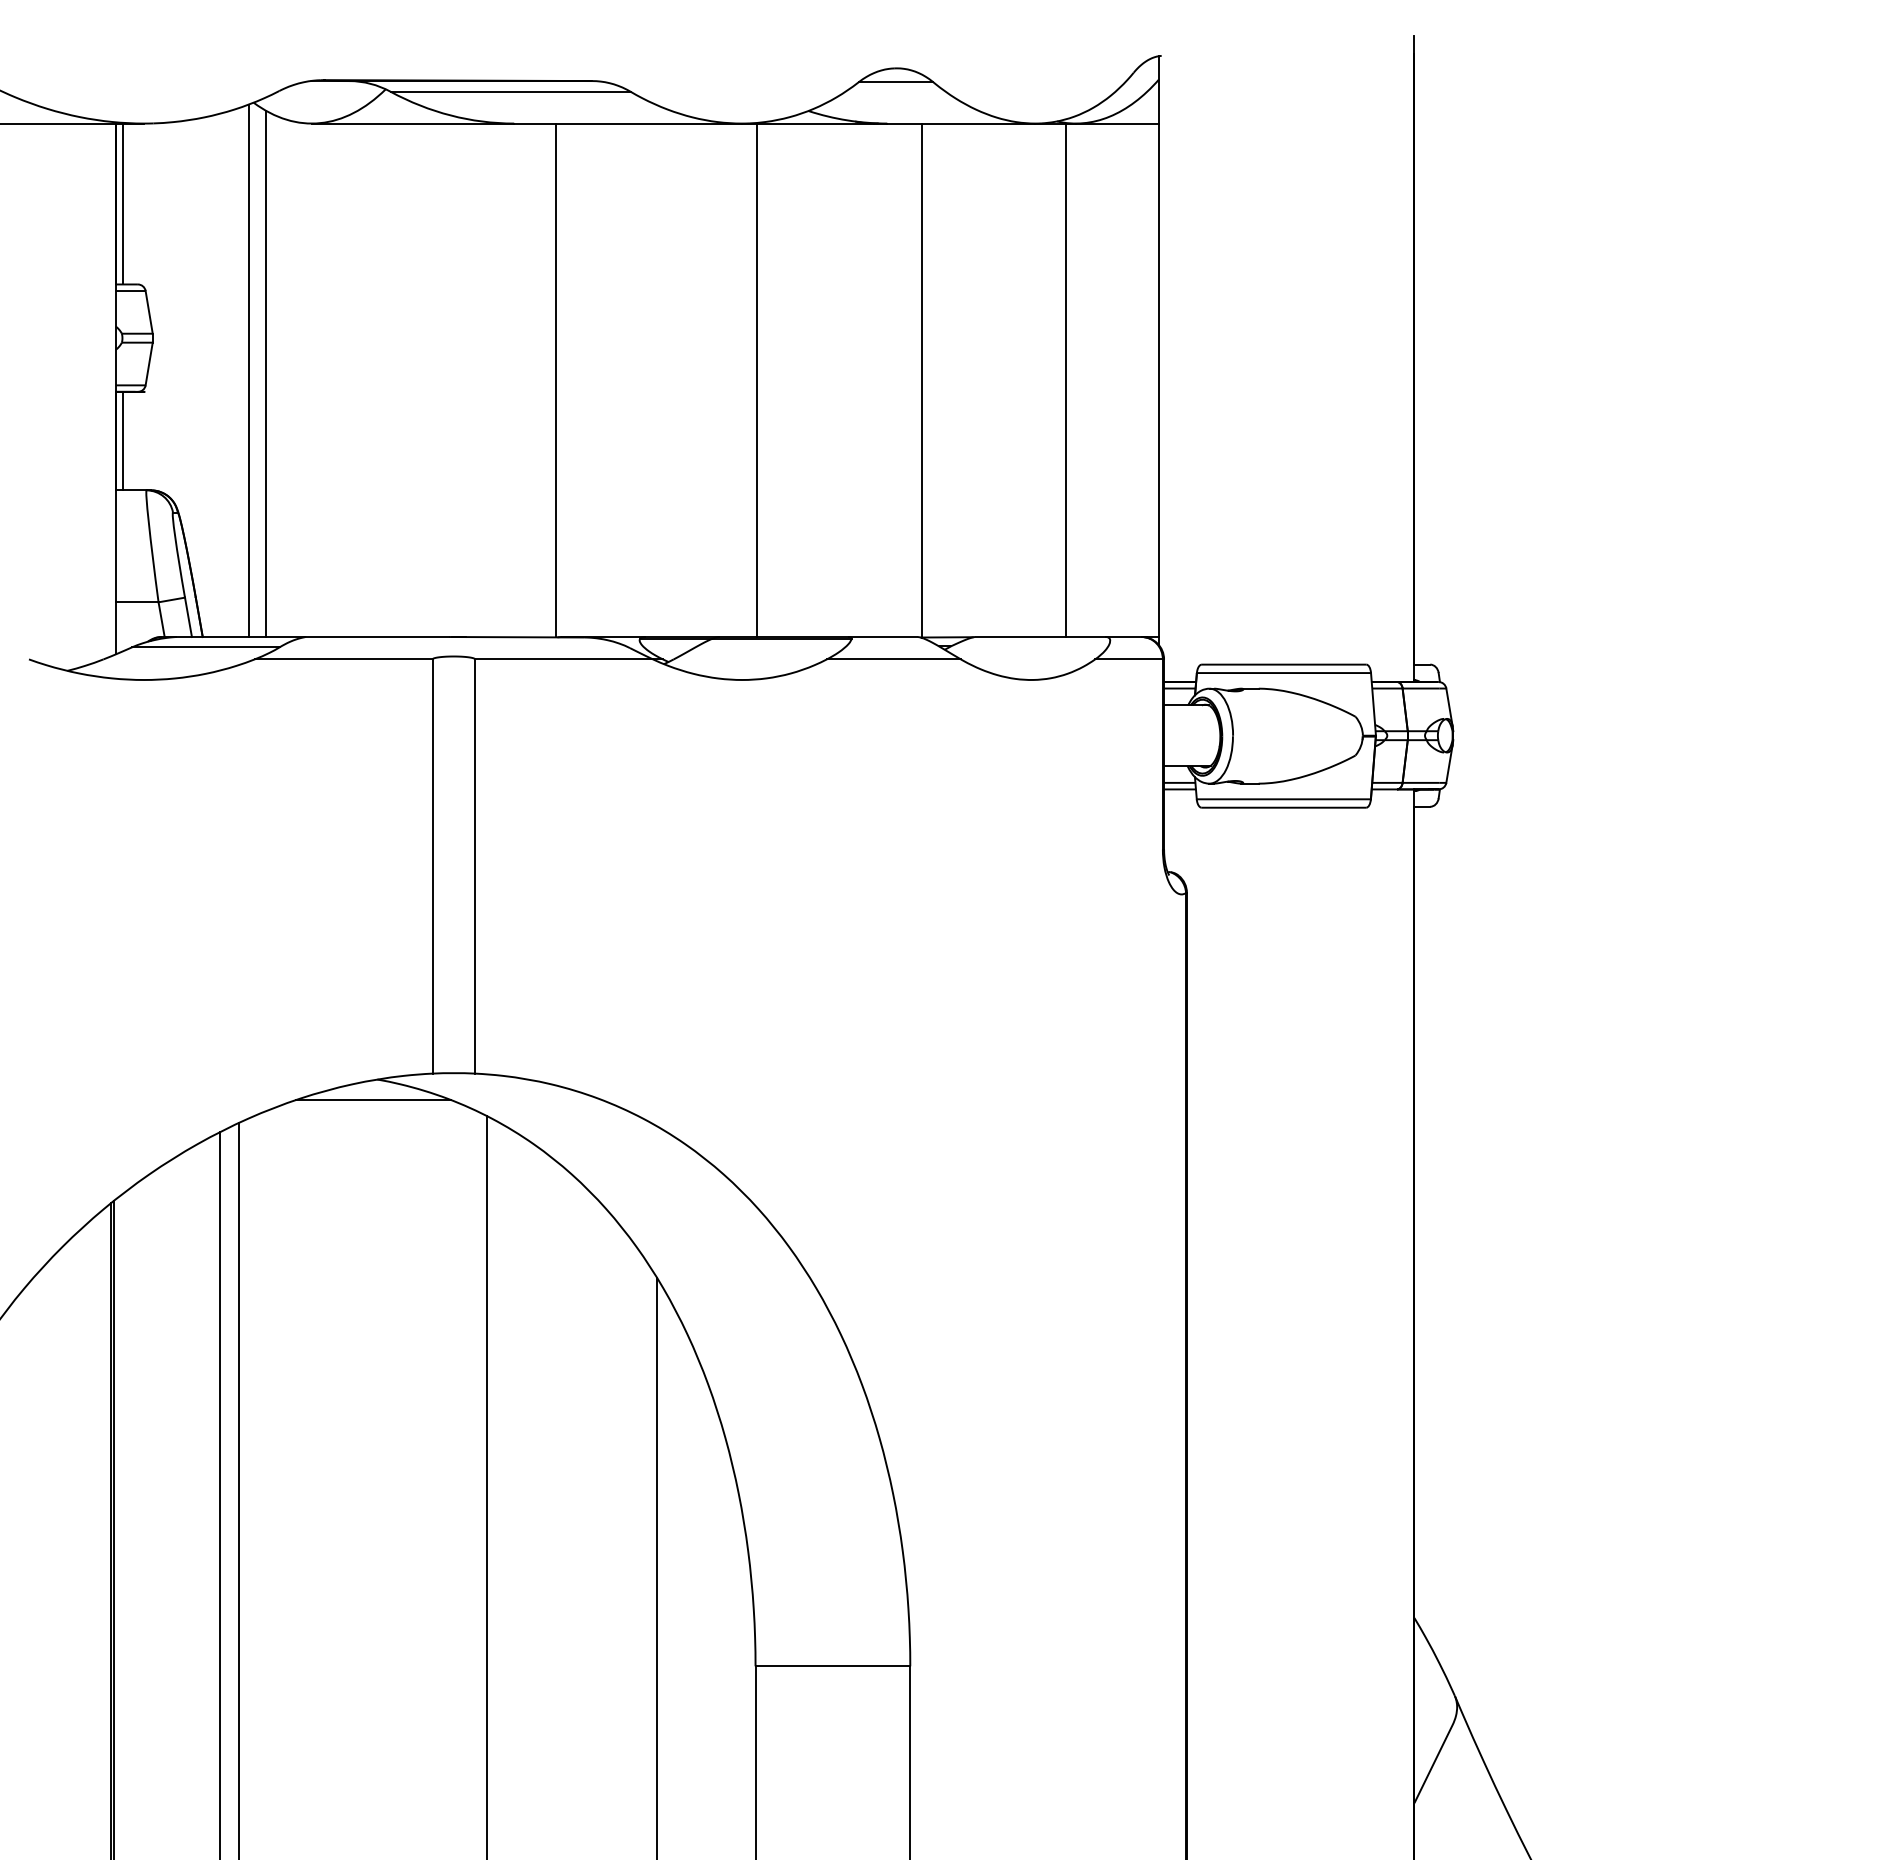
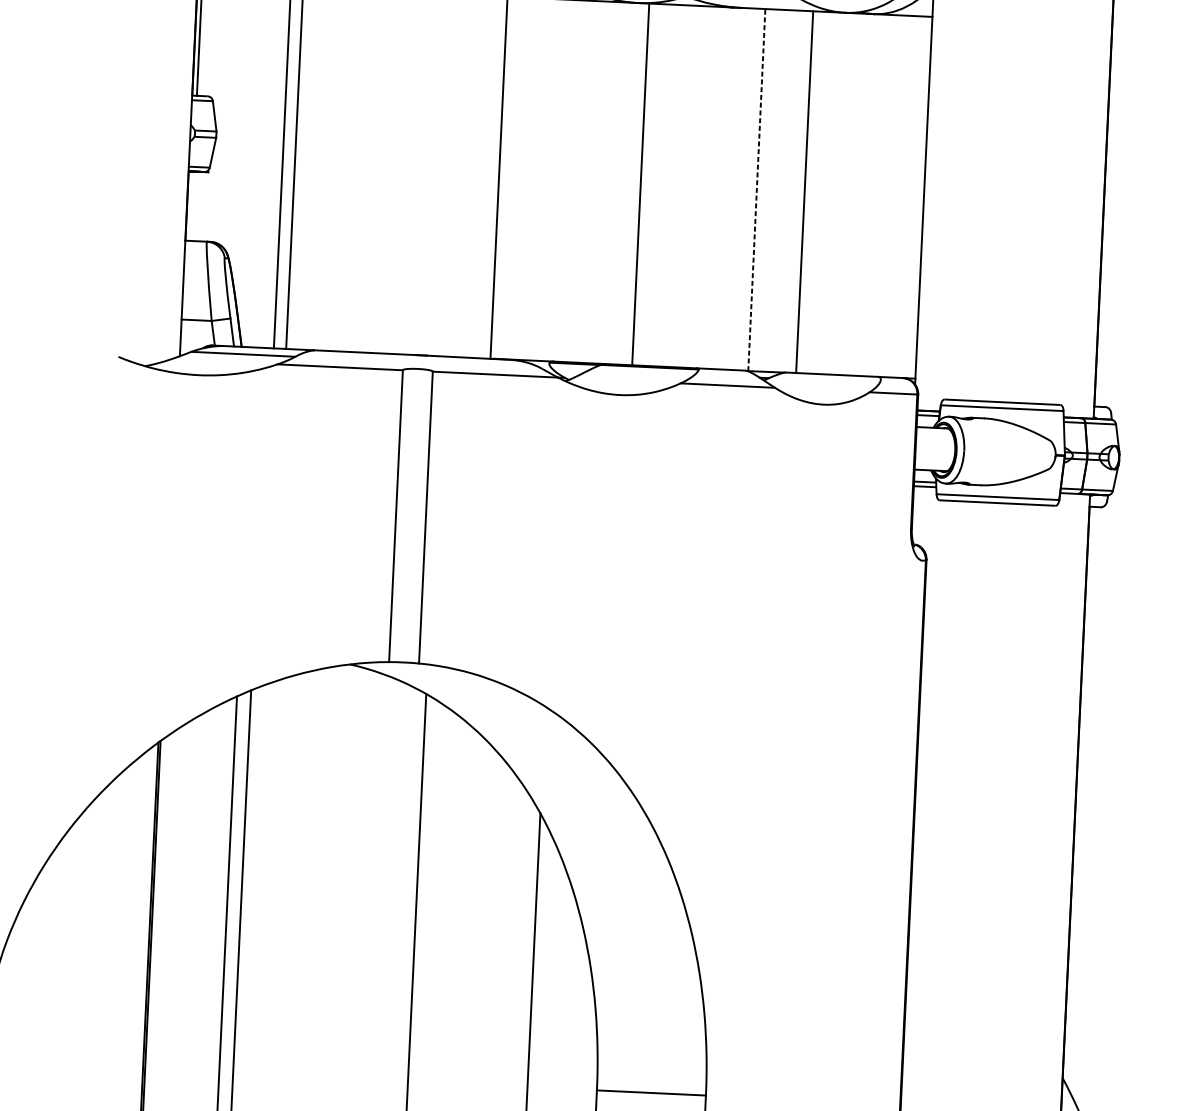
line: (921, 380) -> (756, 190), solid -> dashed
line: (1065, 380) -> (804, 192), moved
line: (122, 440) -> (191, 205), removed
line: (373, 1099) -> (346, 678), removed

